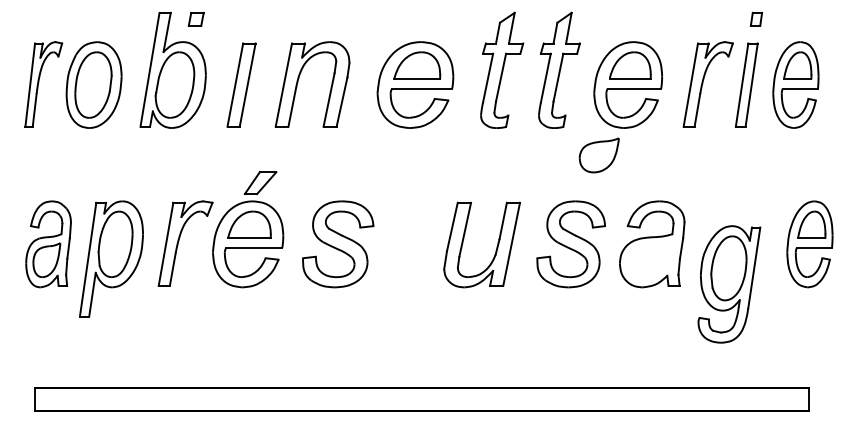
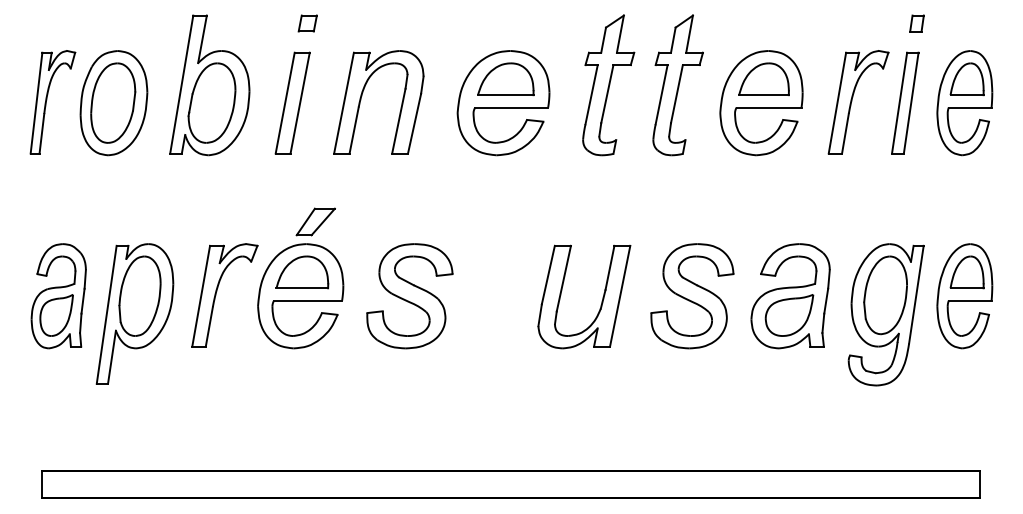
part: (196, 19) -> (307, 23), moved
part: (599, 155) -> (789, 315), moved
part: (809, 244) -> (964, 296), moved
part: (728, 284) -> (885, 314), moved

